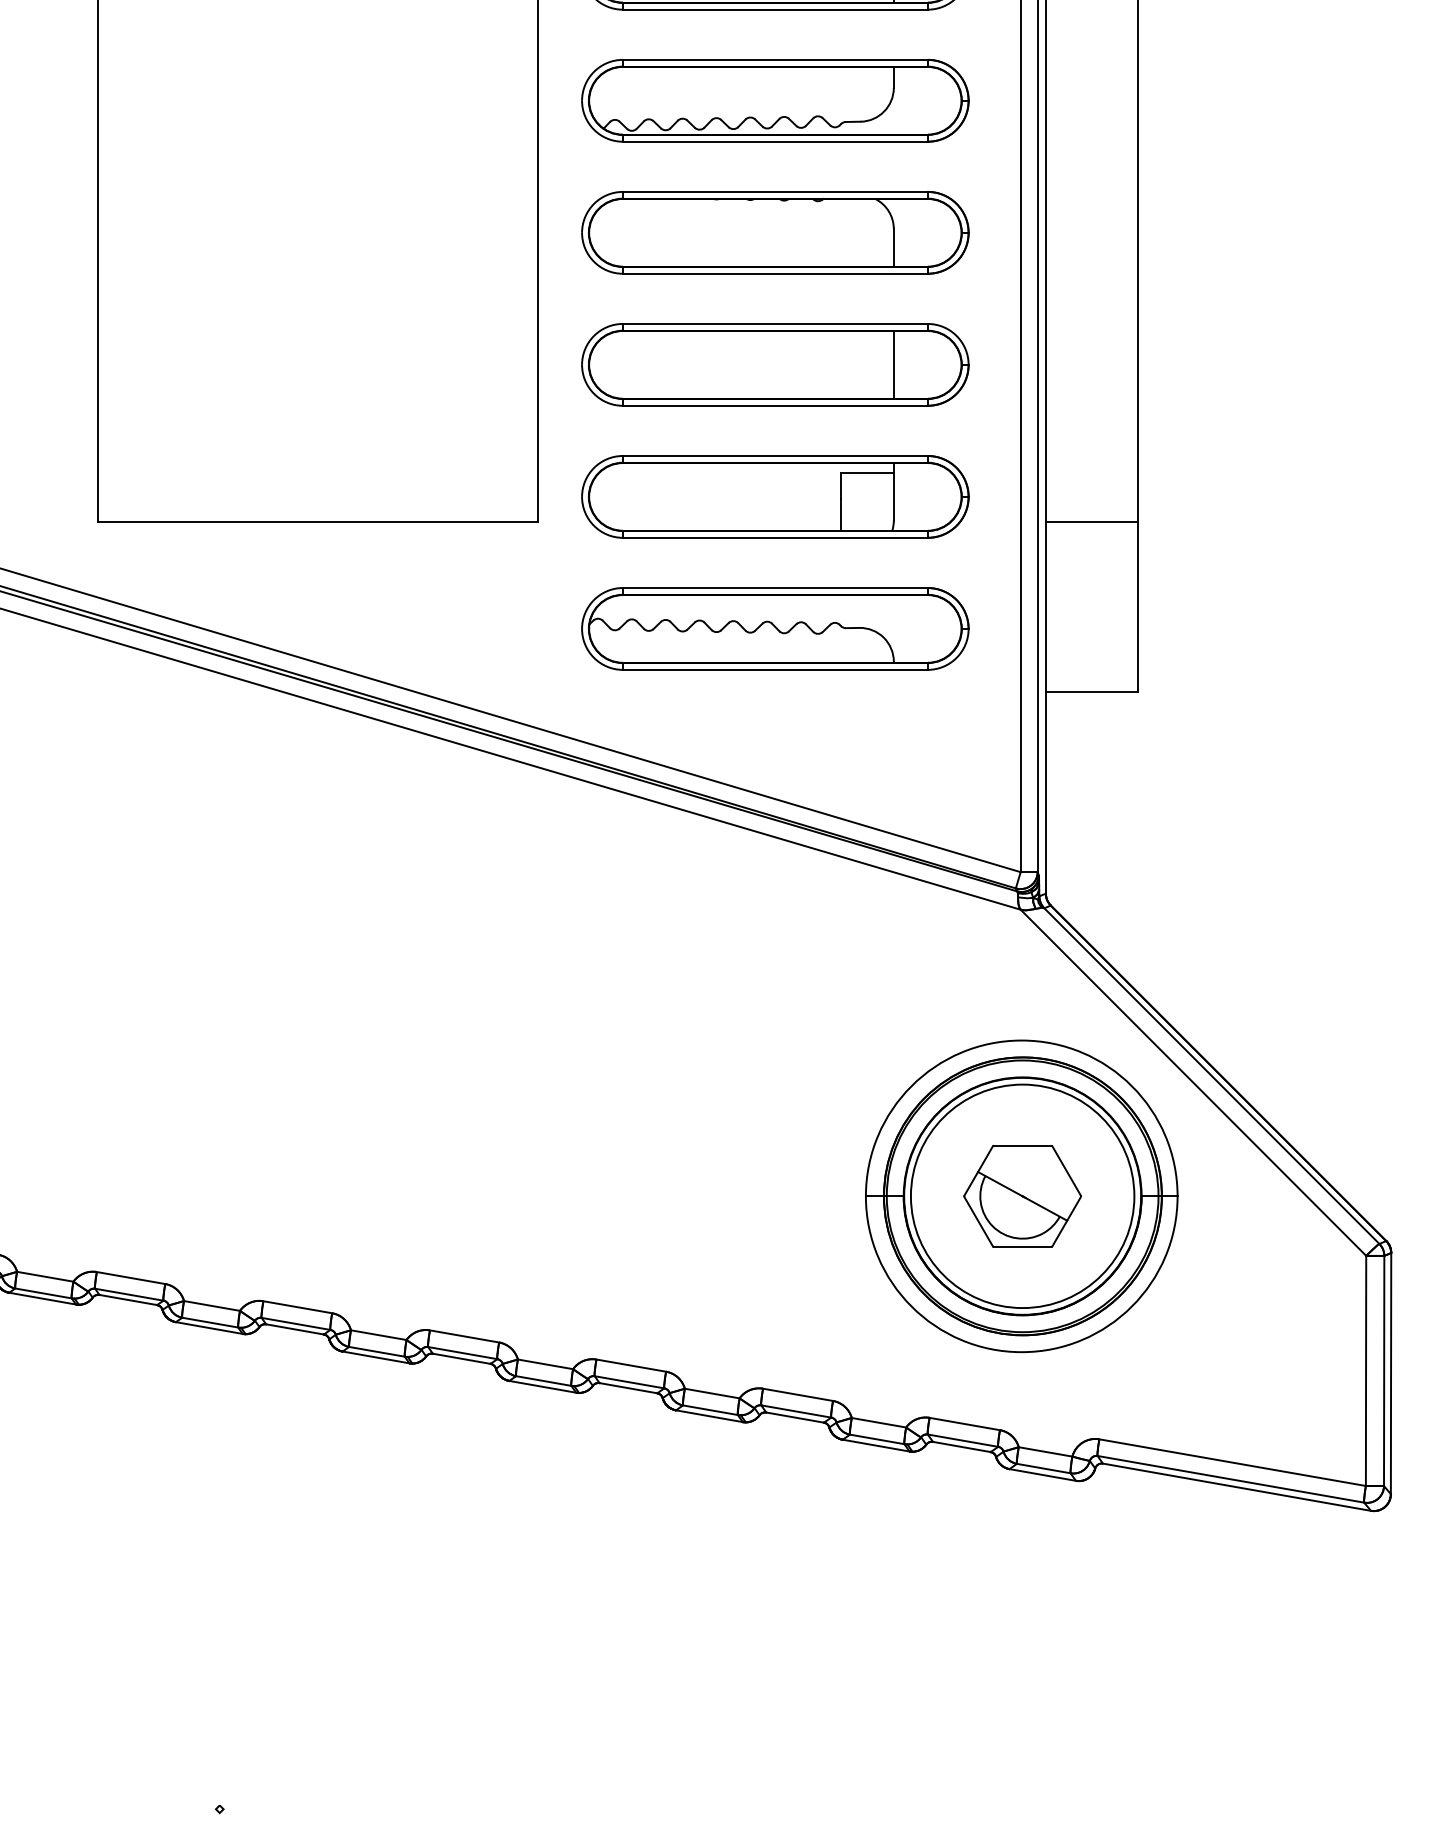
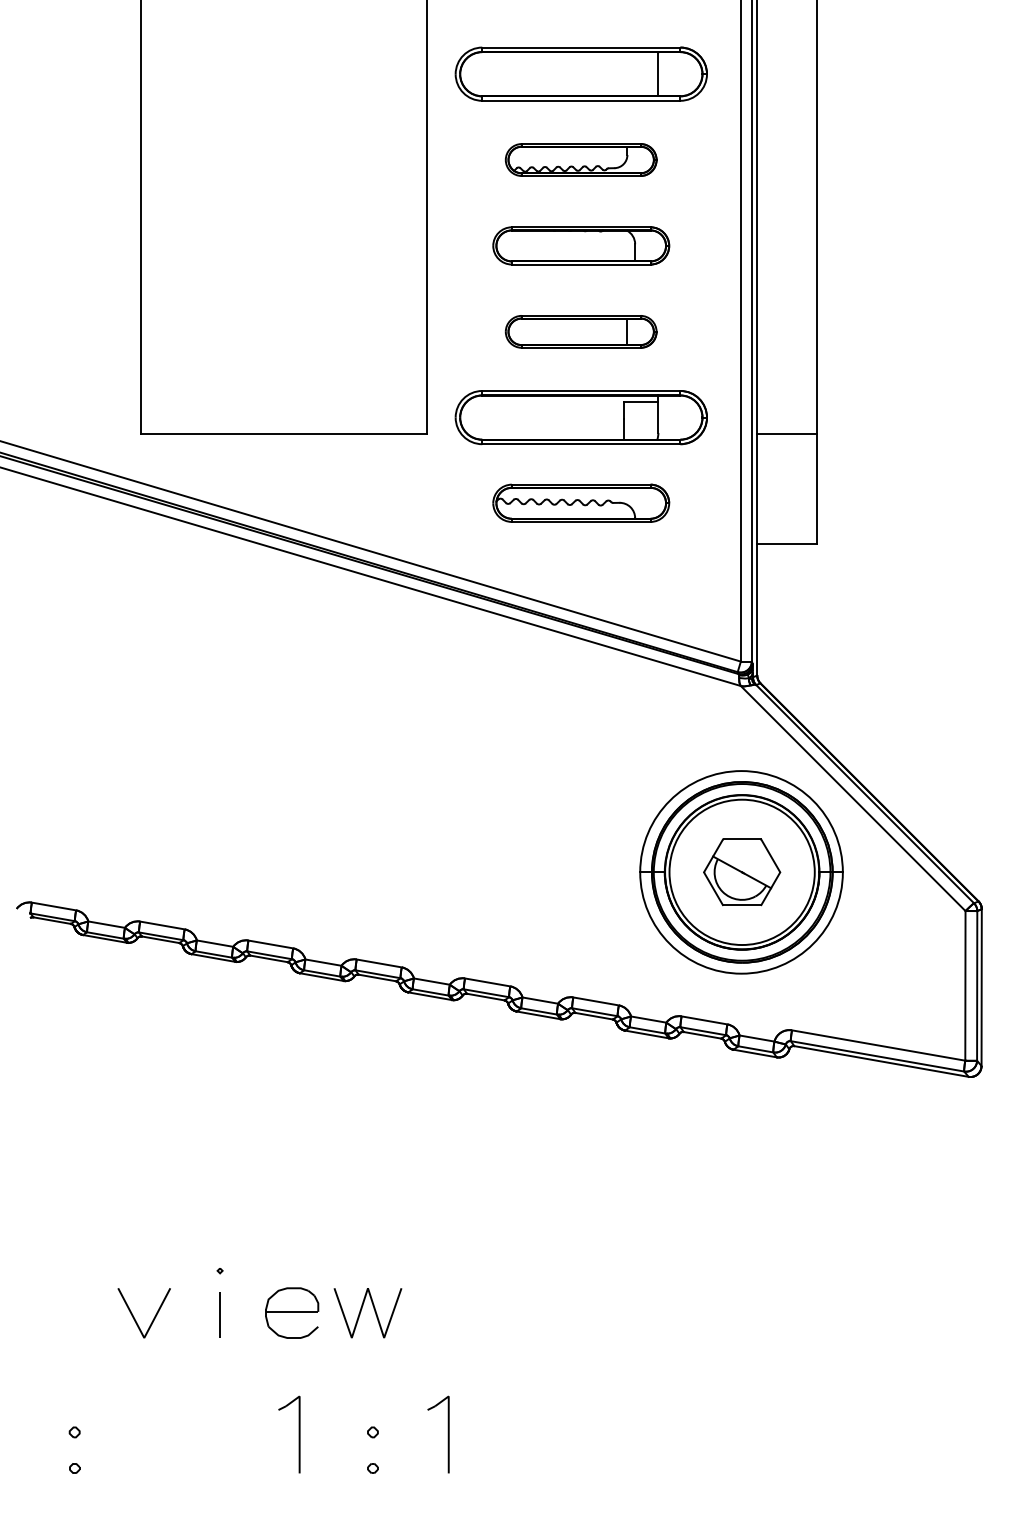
part: (774, 99) -> (580, 159), size x0.6
part: (774, 232) -> (580, 245), size x0.7
part: (774, 364) -> (580, 331), size x0.6
part: (774, 627) -> (580, 502), size x0.7

